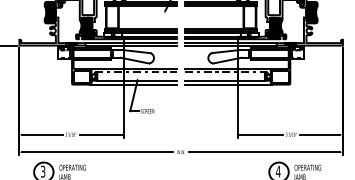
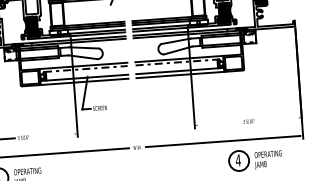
line: (101, 134) -> (54, 135), removed
line: (260, 134) -> (217, 123), removed
line: (319, 134) -> (277, 119), removed

